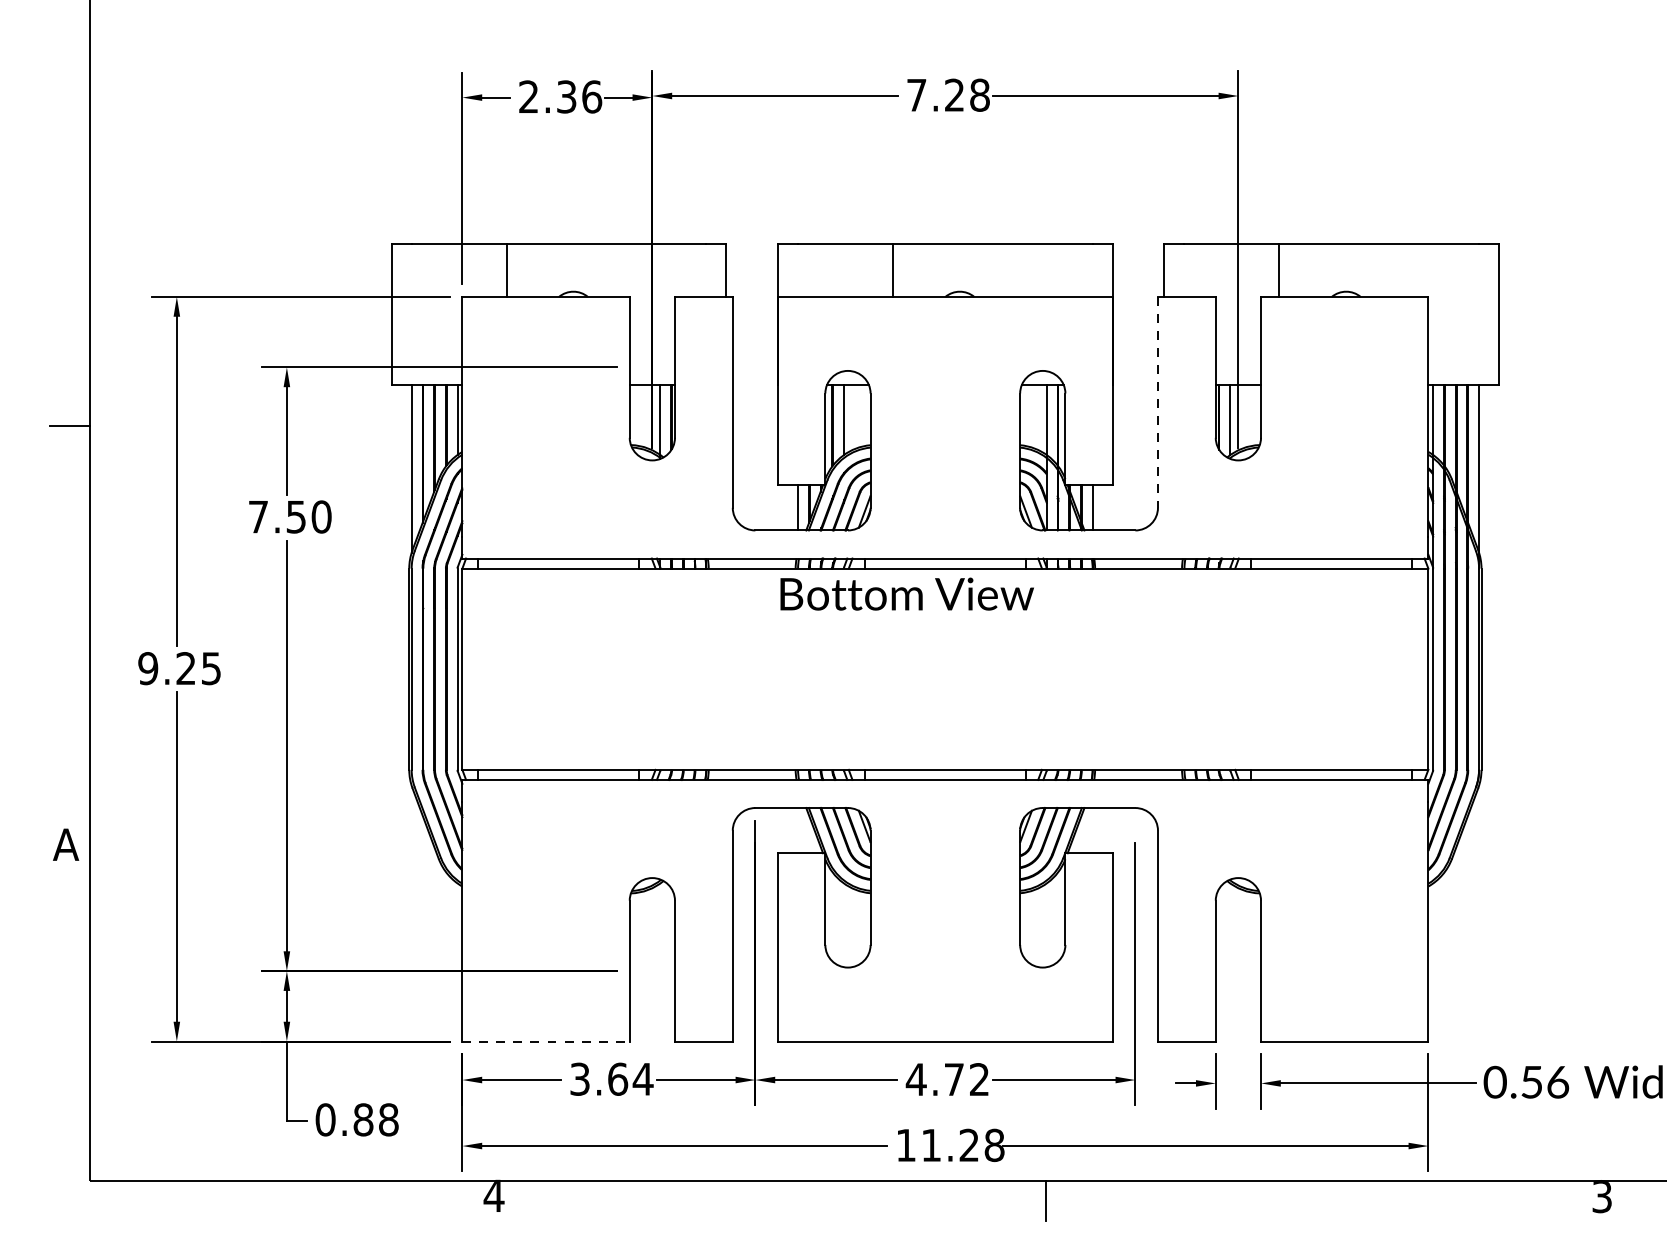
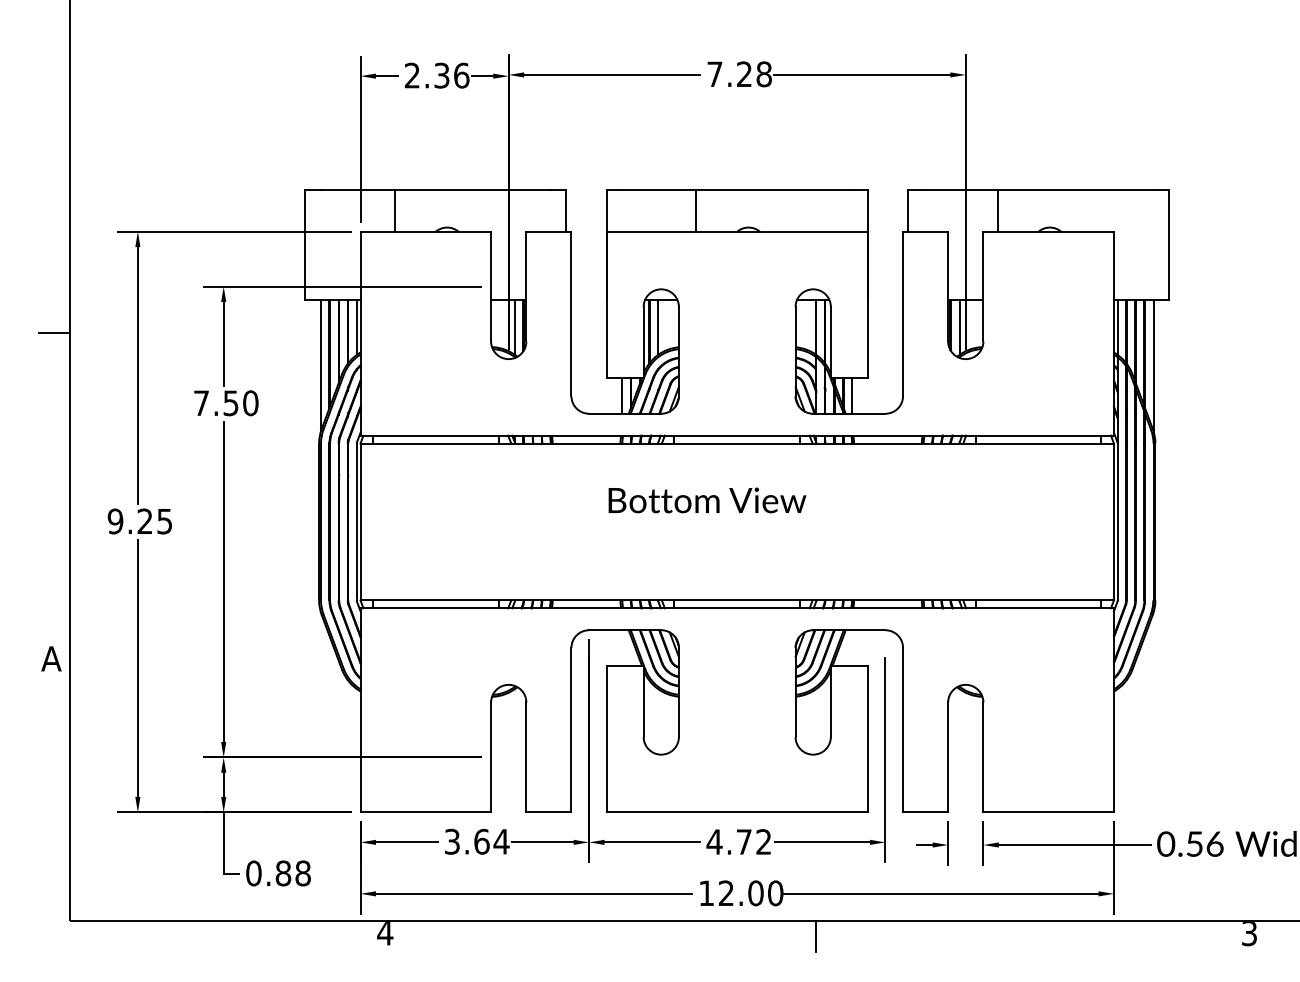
line: (1158, 403) -> (903, 314), dashed -> solid
text: (907, 594) -> (707, 500), moved
line: (546, 1041) -> (426, 812), dashed -> solid
text: (962, 1145) -> (750, 893), 11.28 -> 12.00

